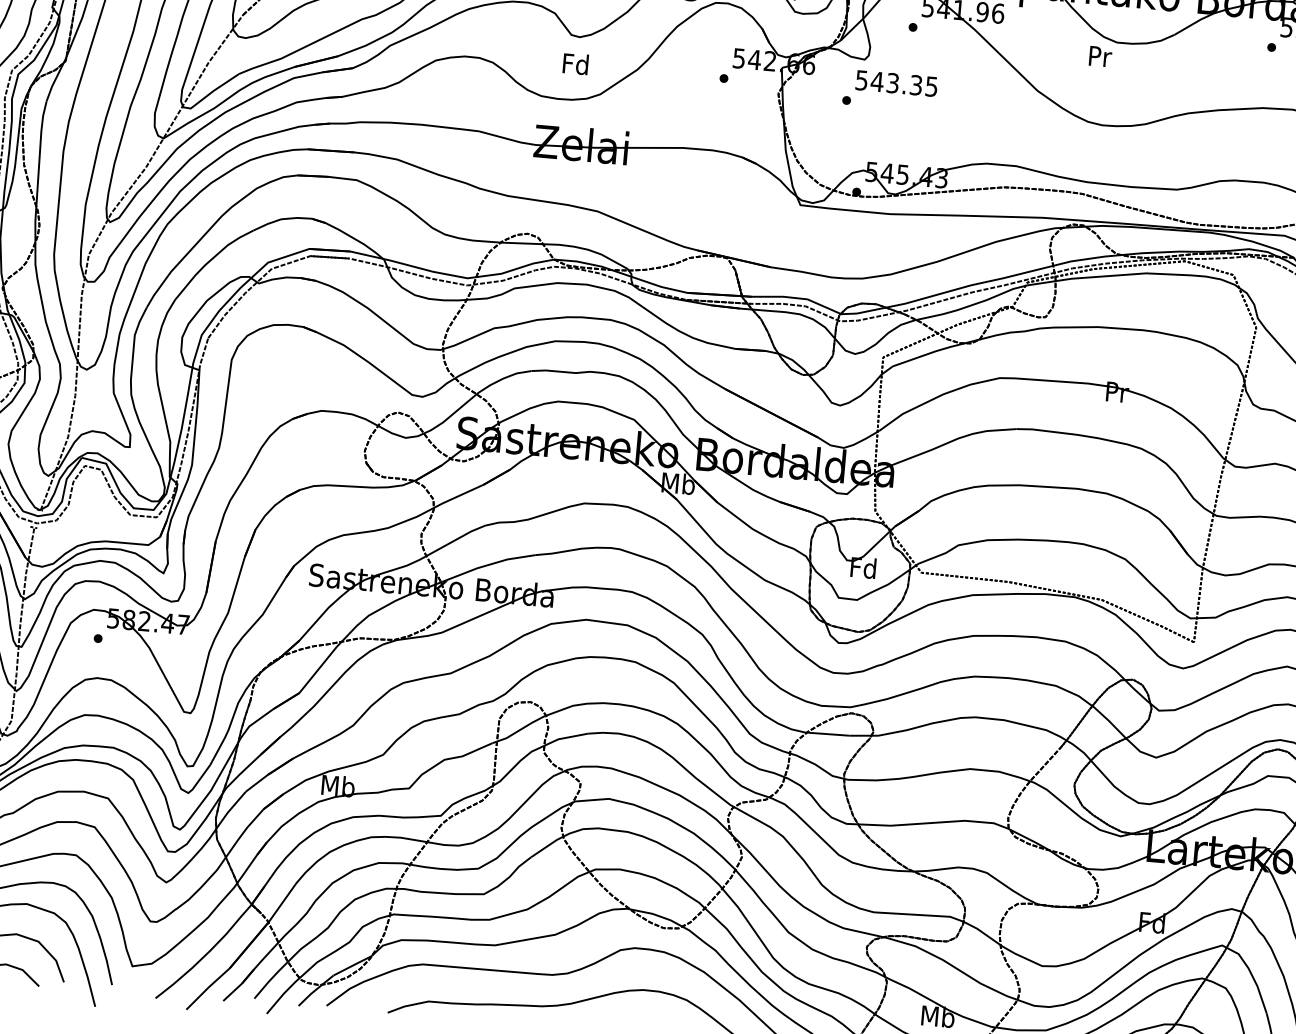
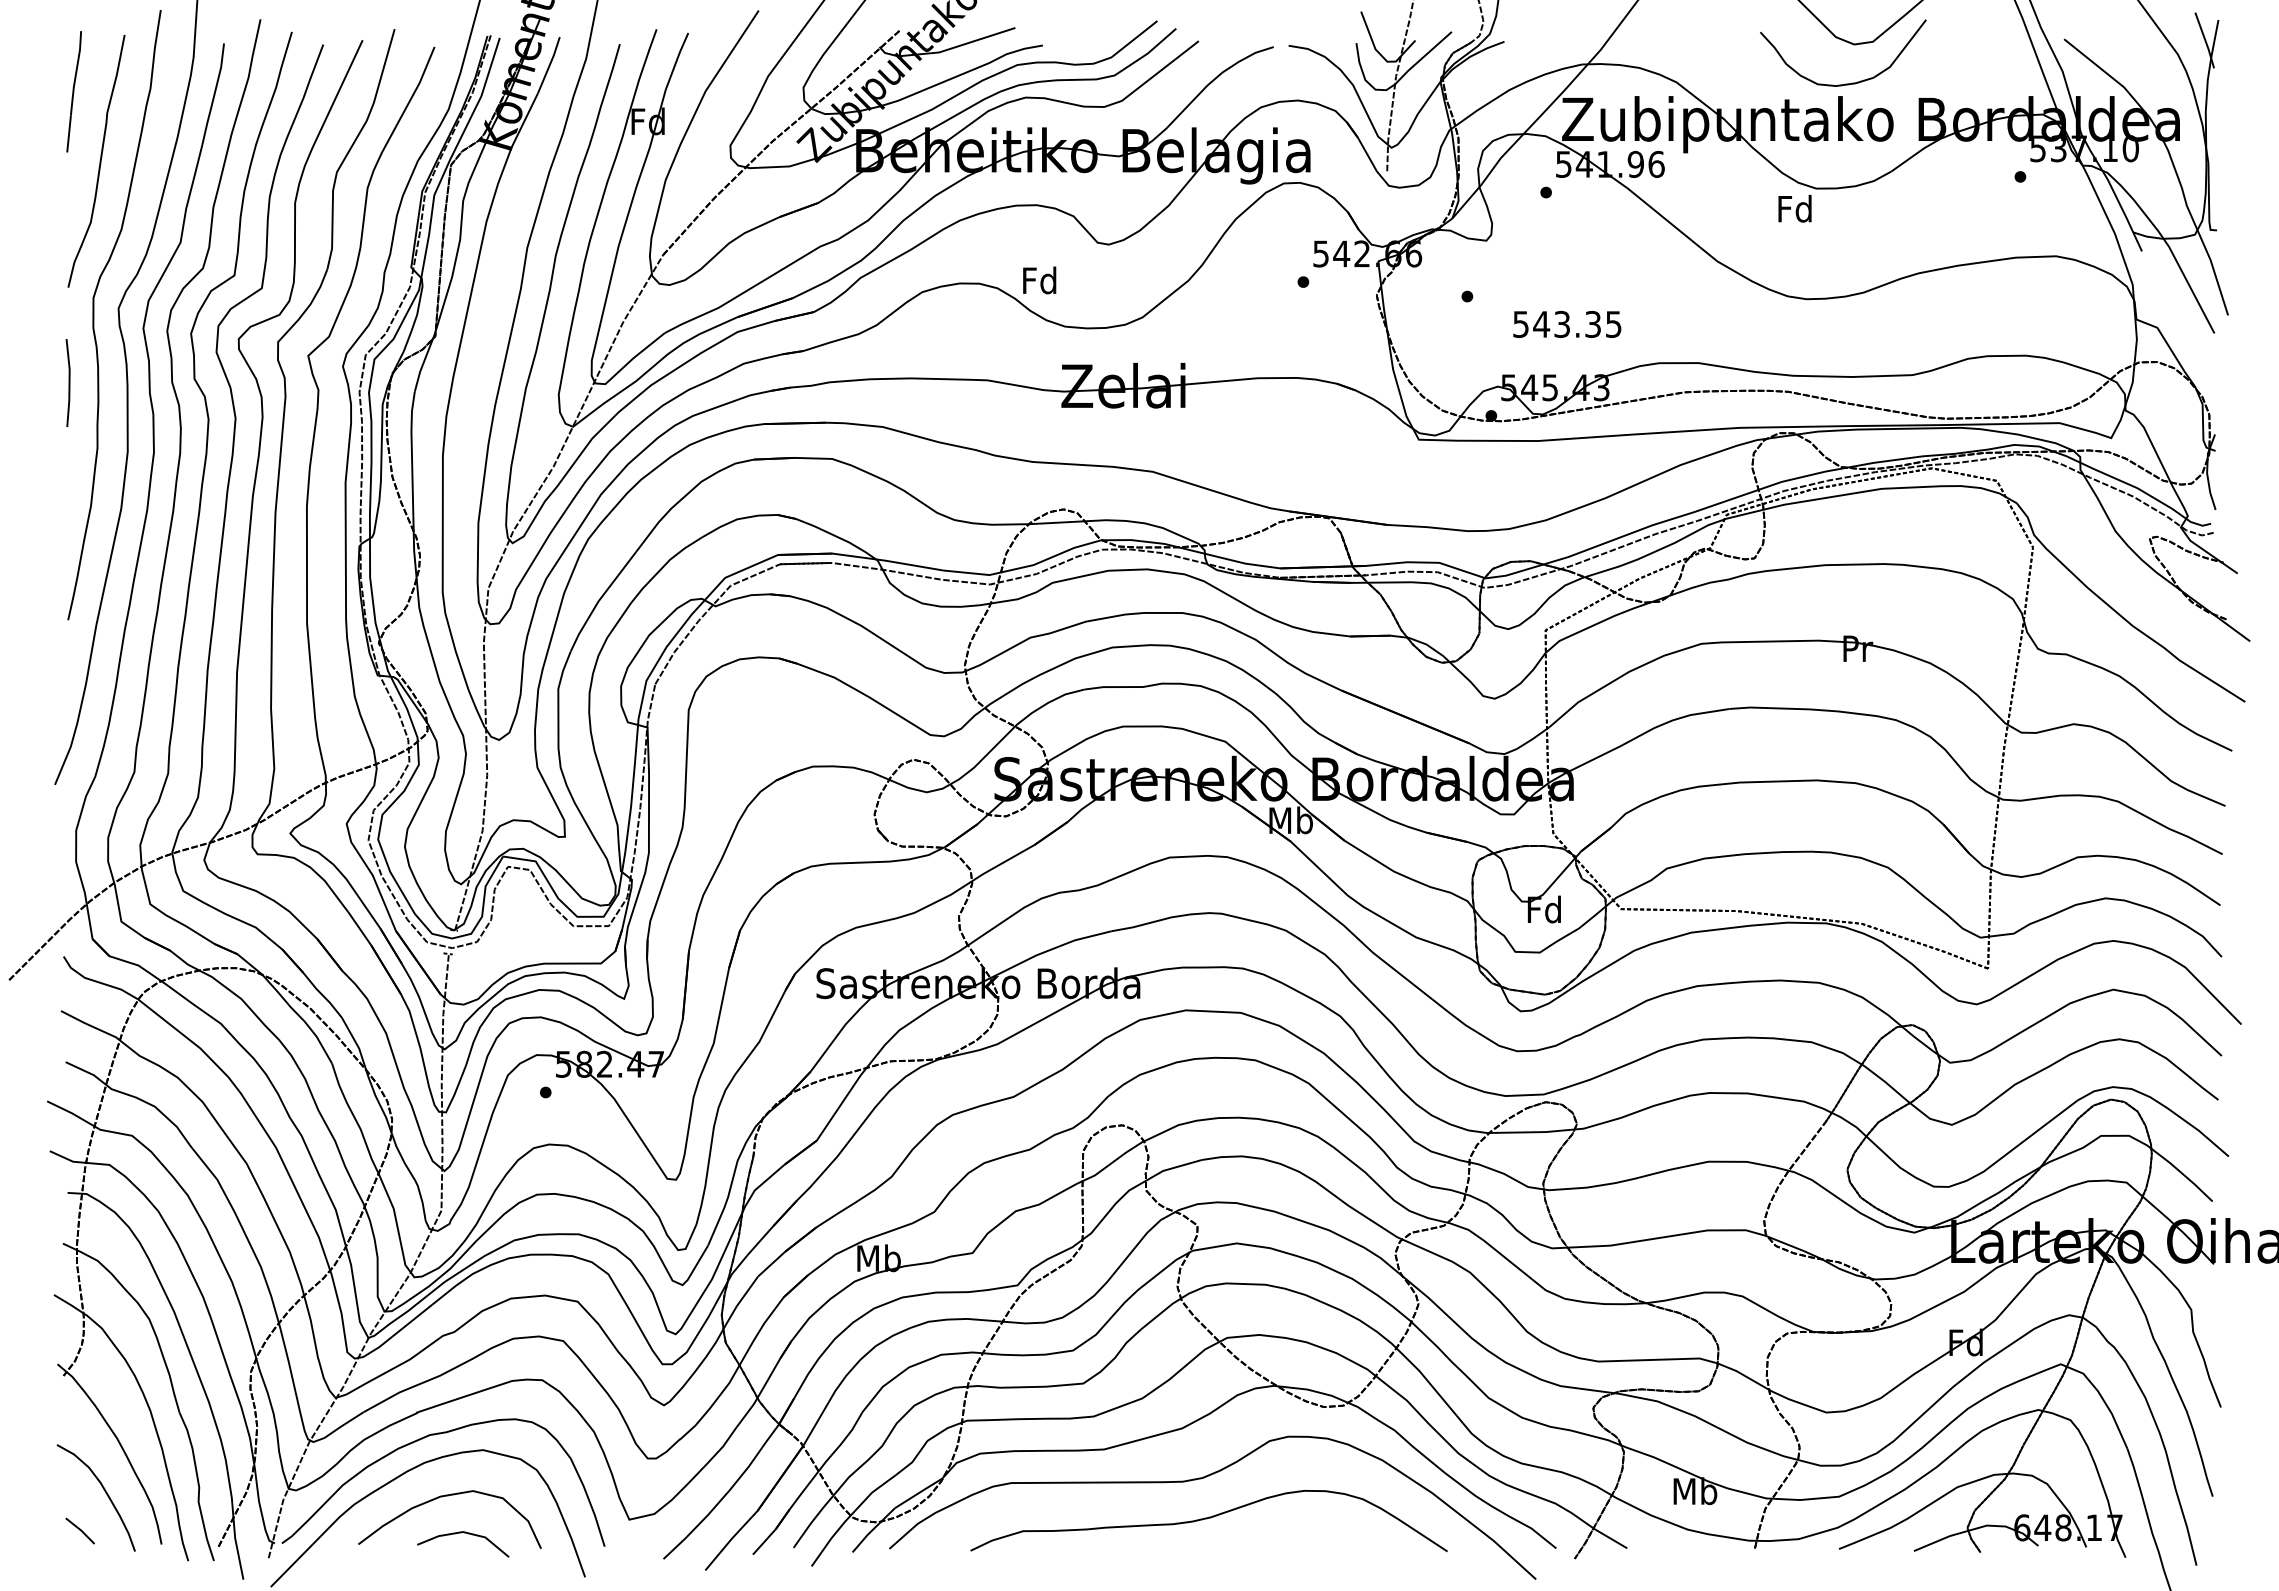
text: (1099, 56) -> (1794, 208), Pr -> Fd
text: (575, 64) -> (1039, 280), moved
text: (896, 82) -> (1567, 323), moved

